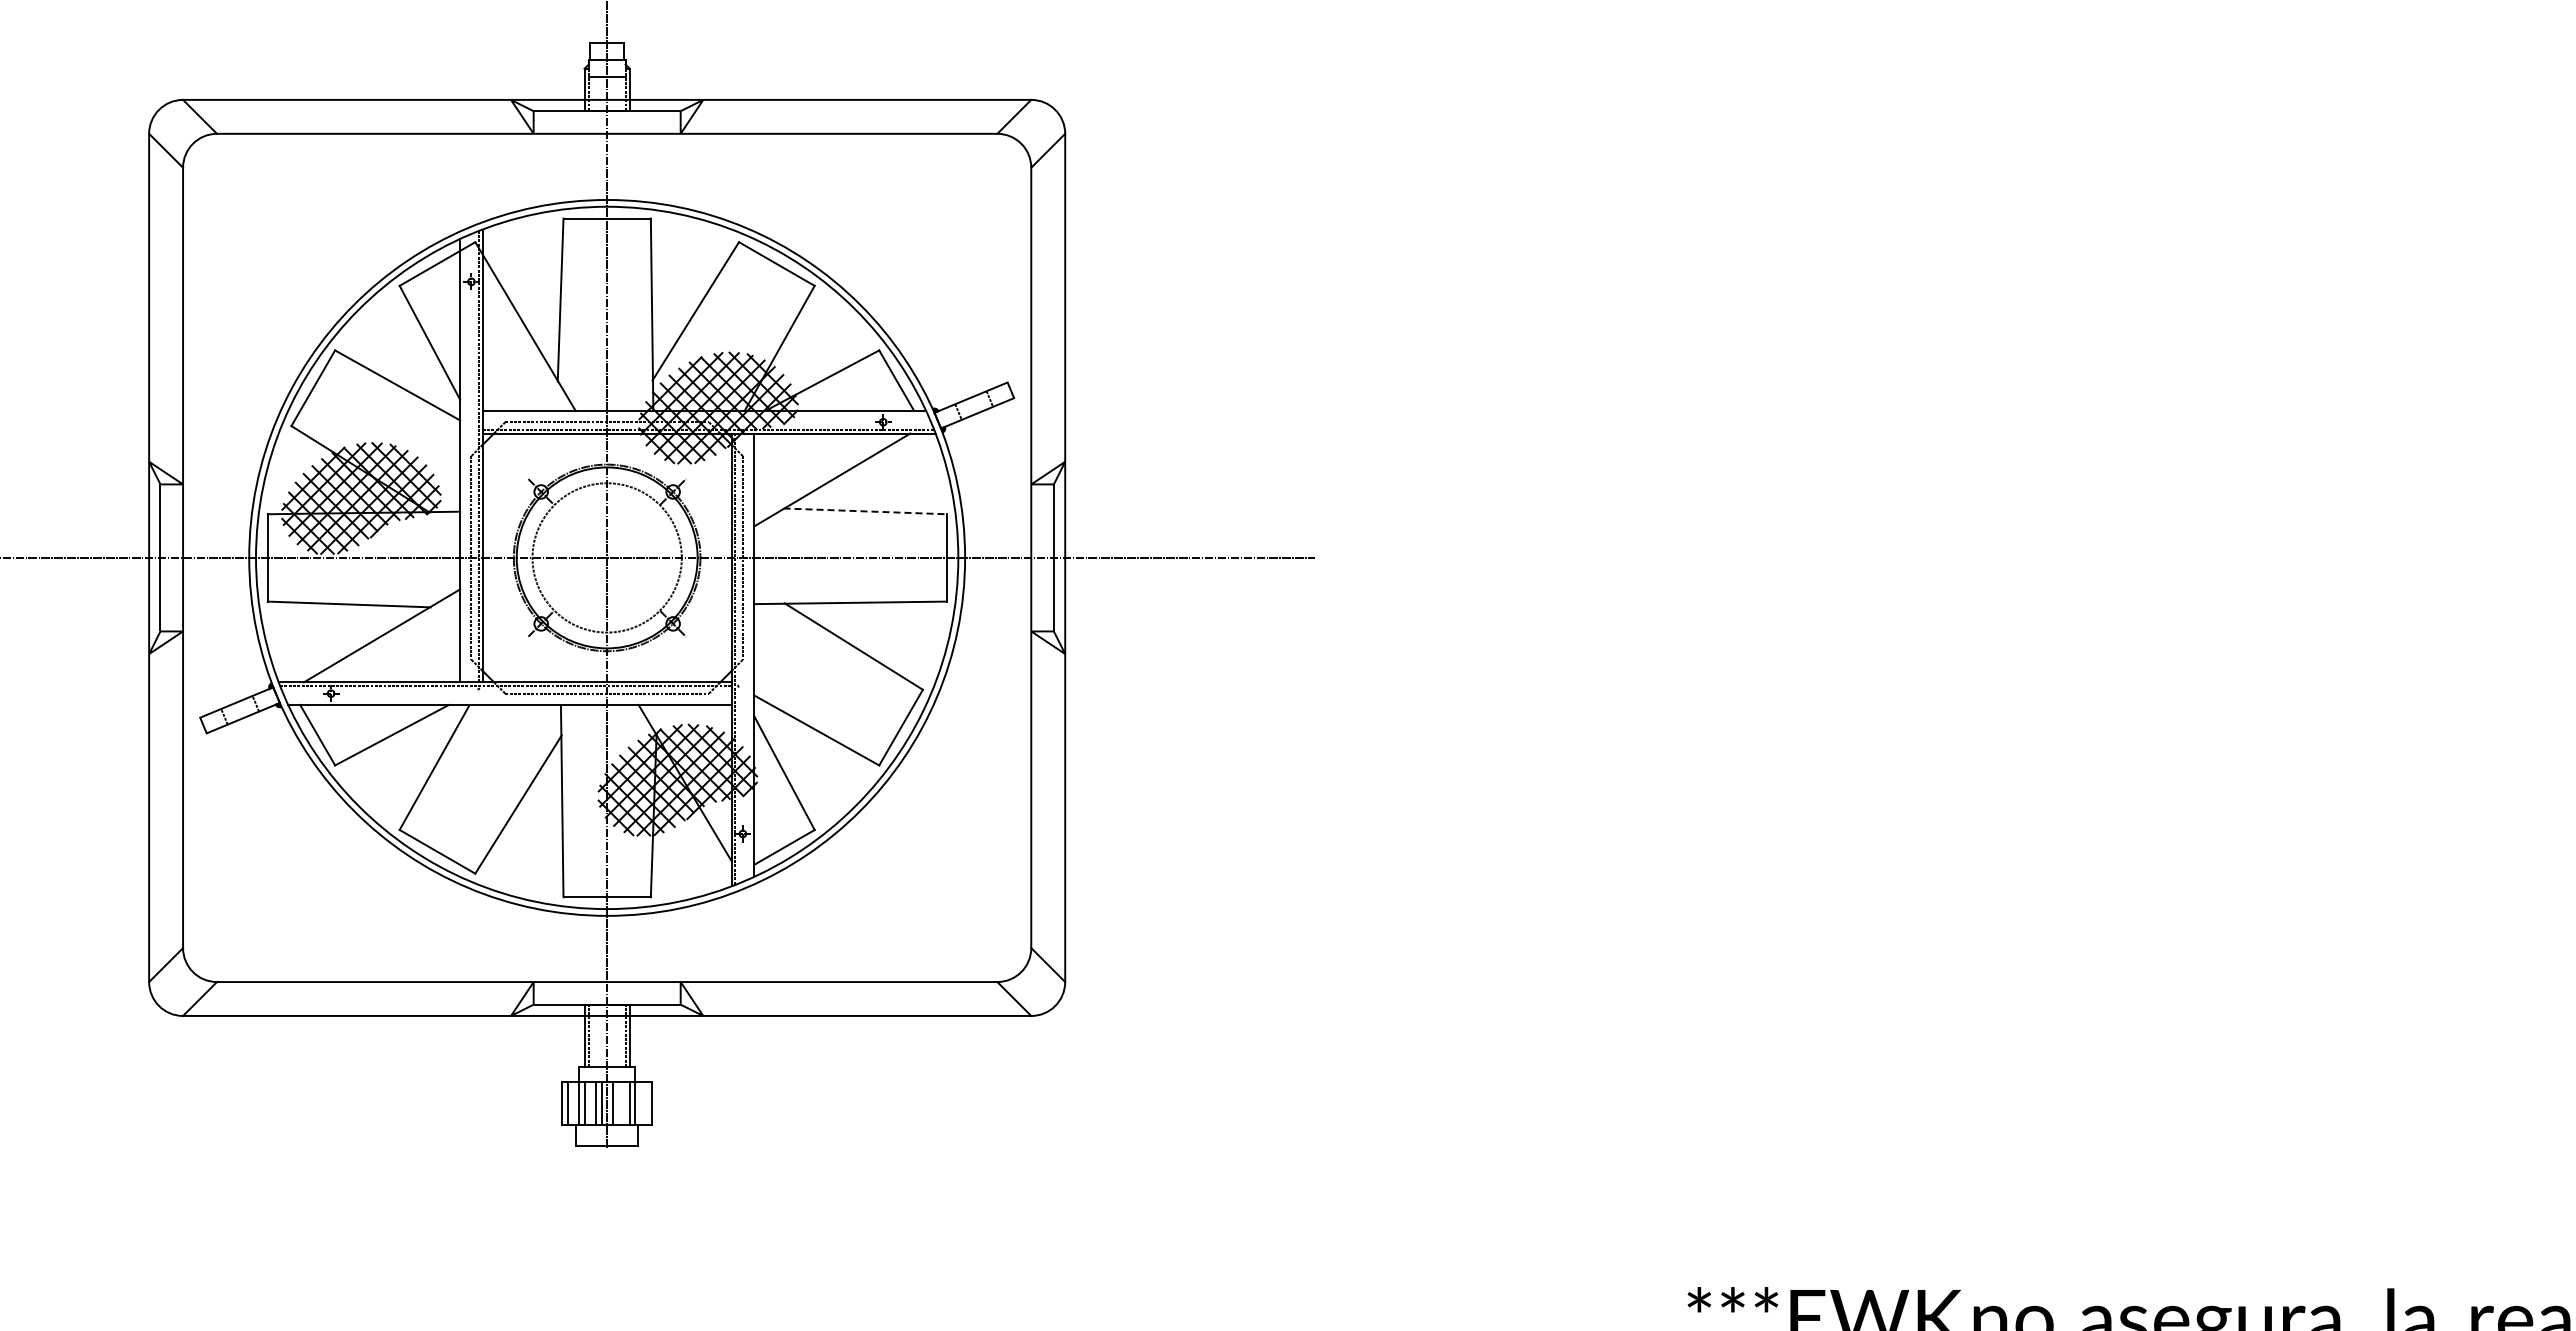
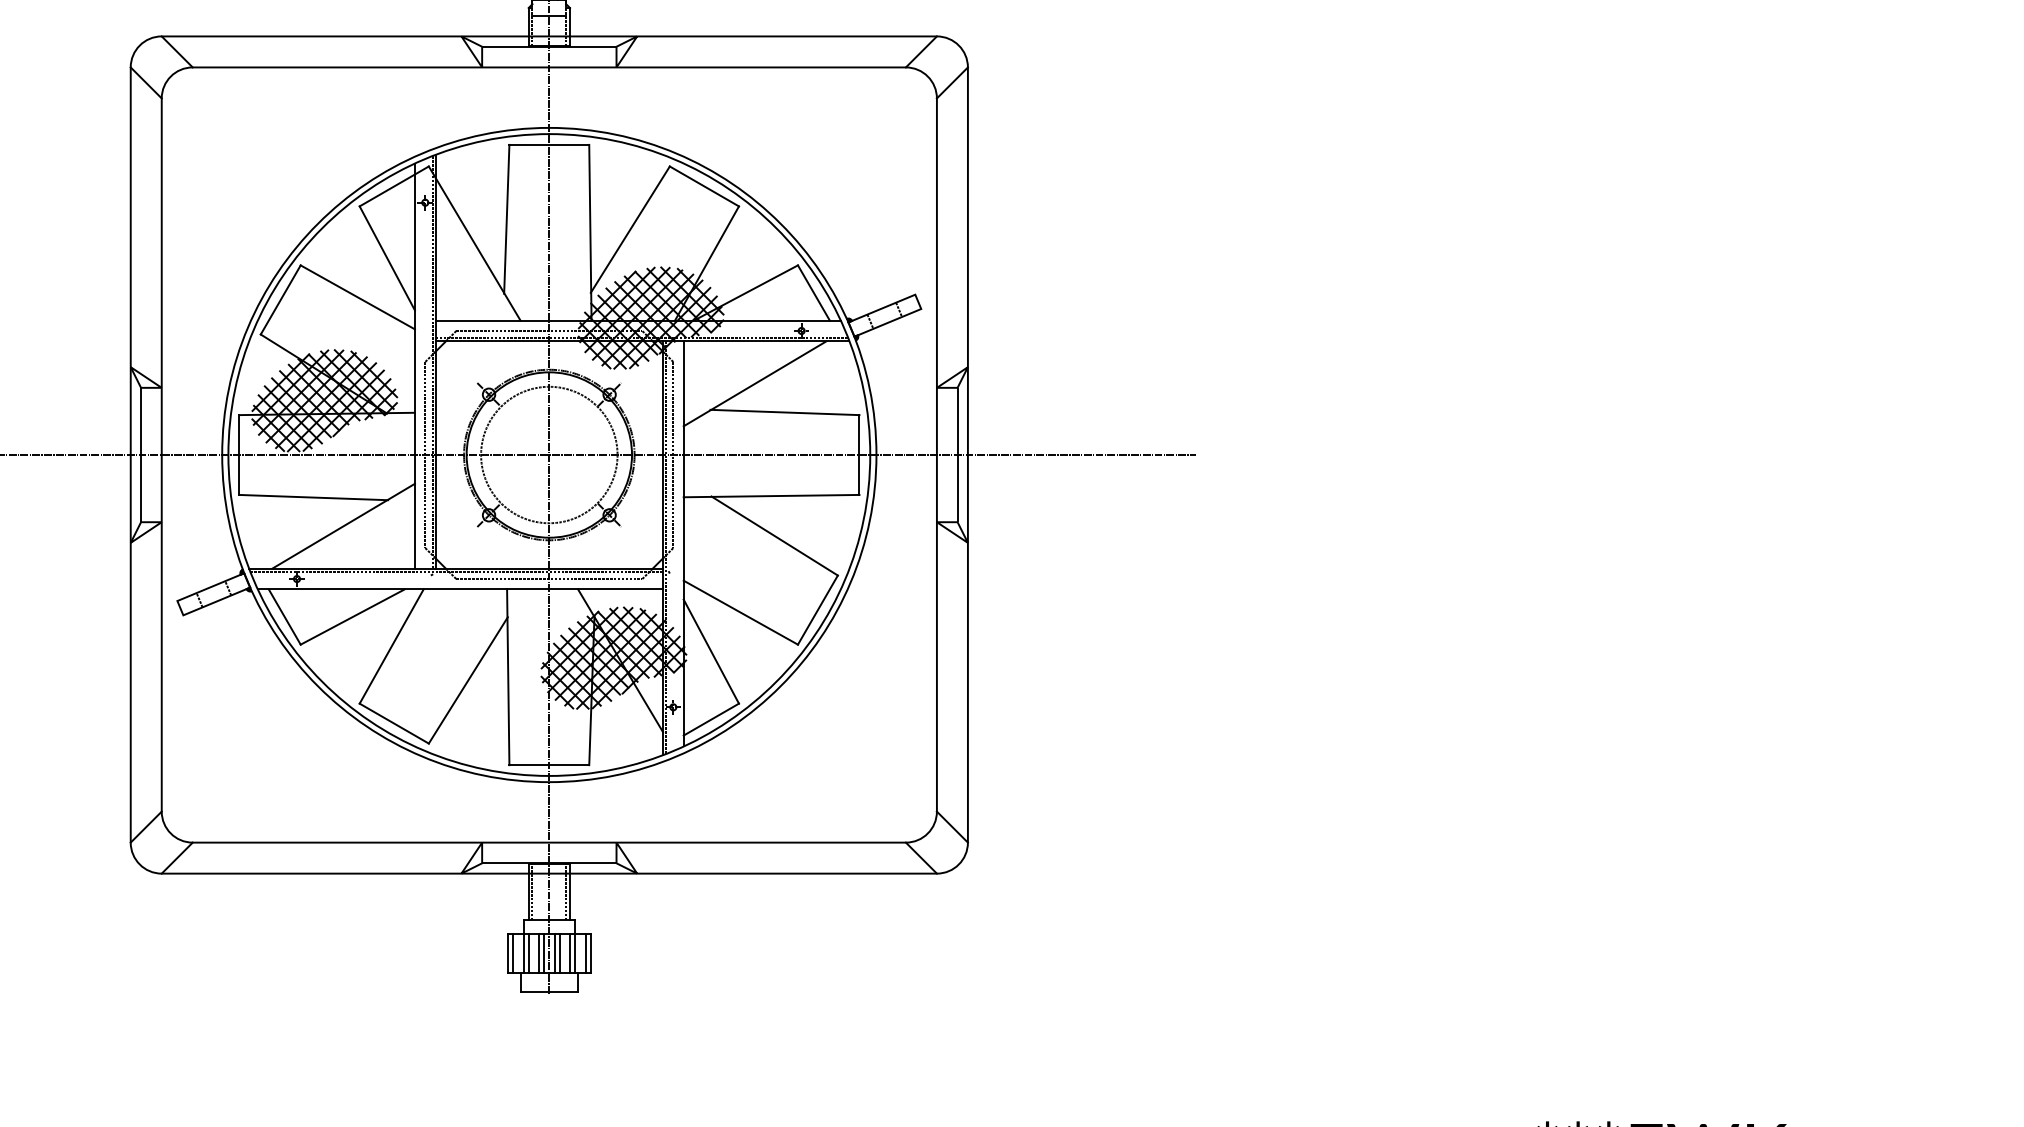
line: (865, 511) -> (785, 412), dashed -> solid
line: (618, 1102) -> (559, 952), added
line: (646, 1102) -> (585, 952), added

